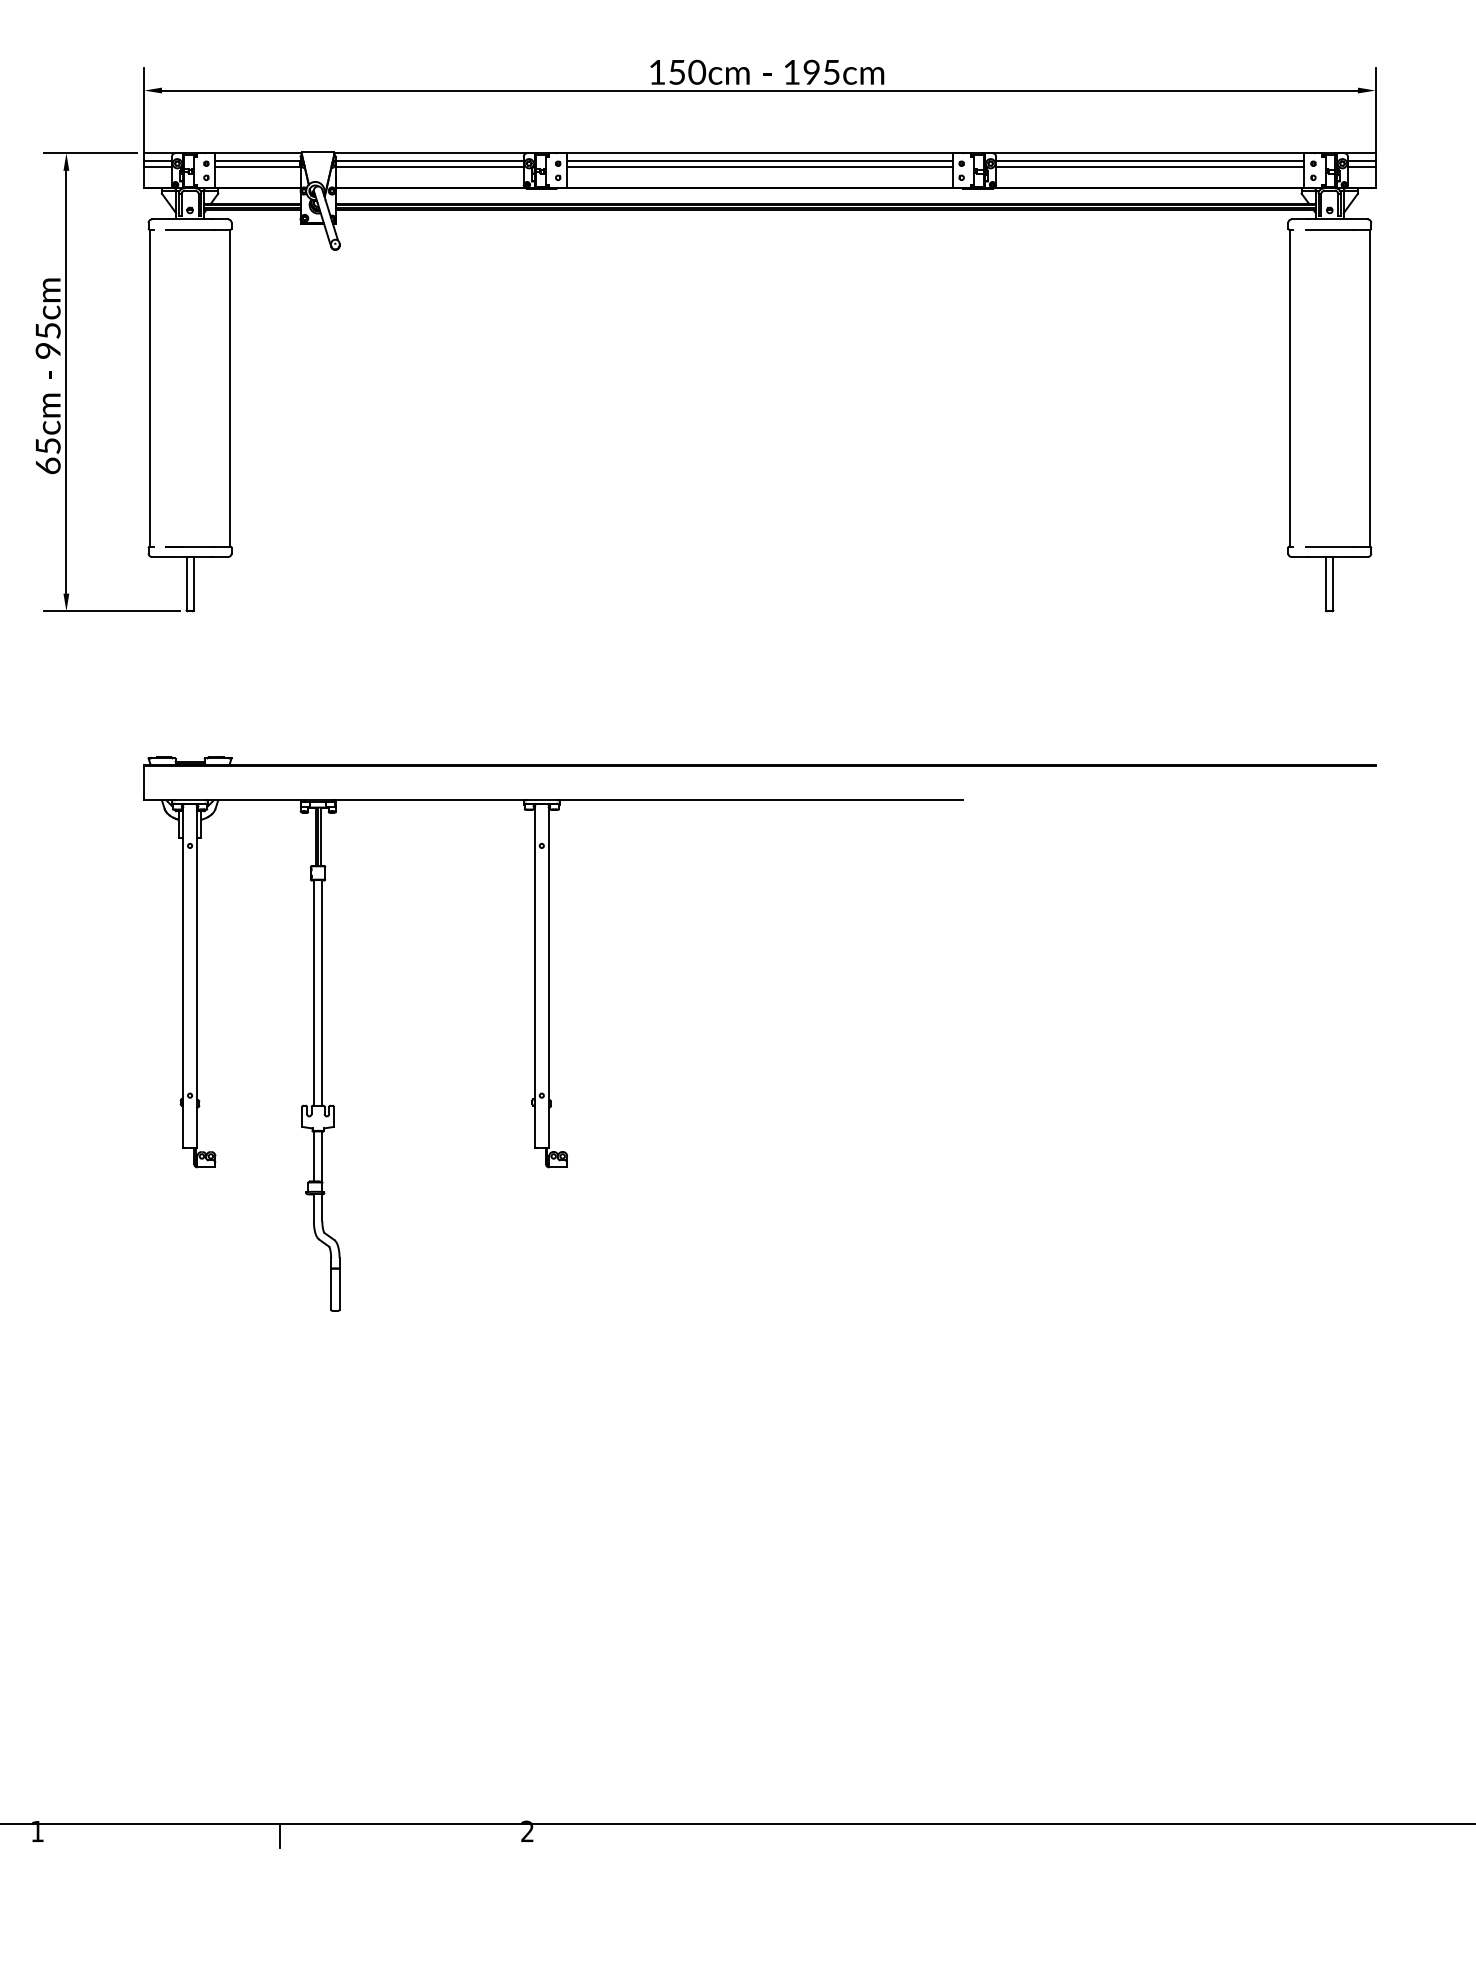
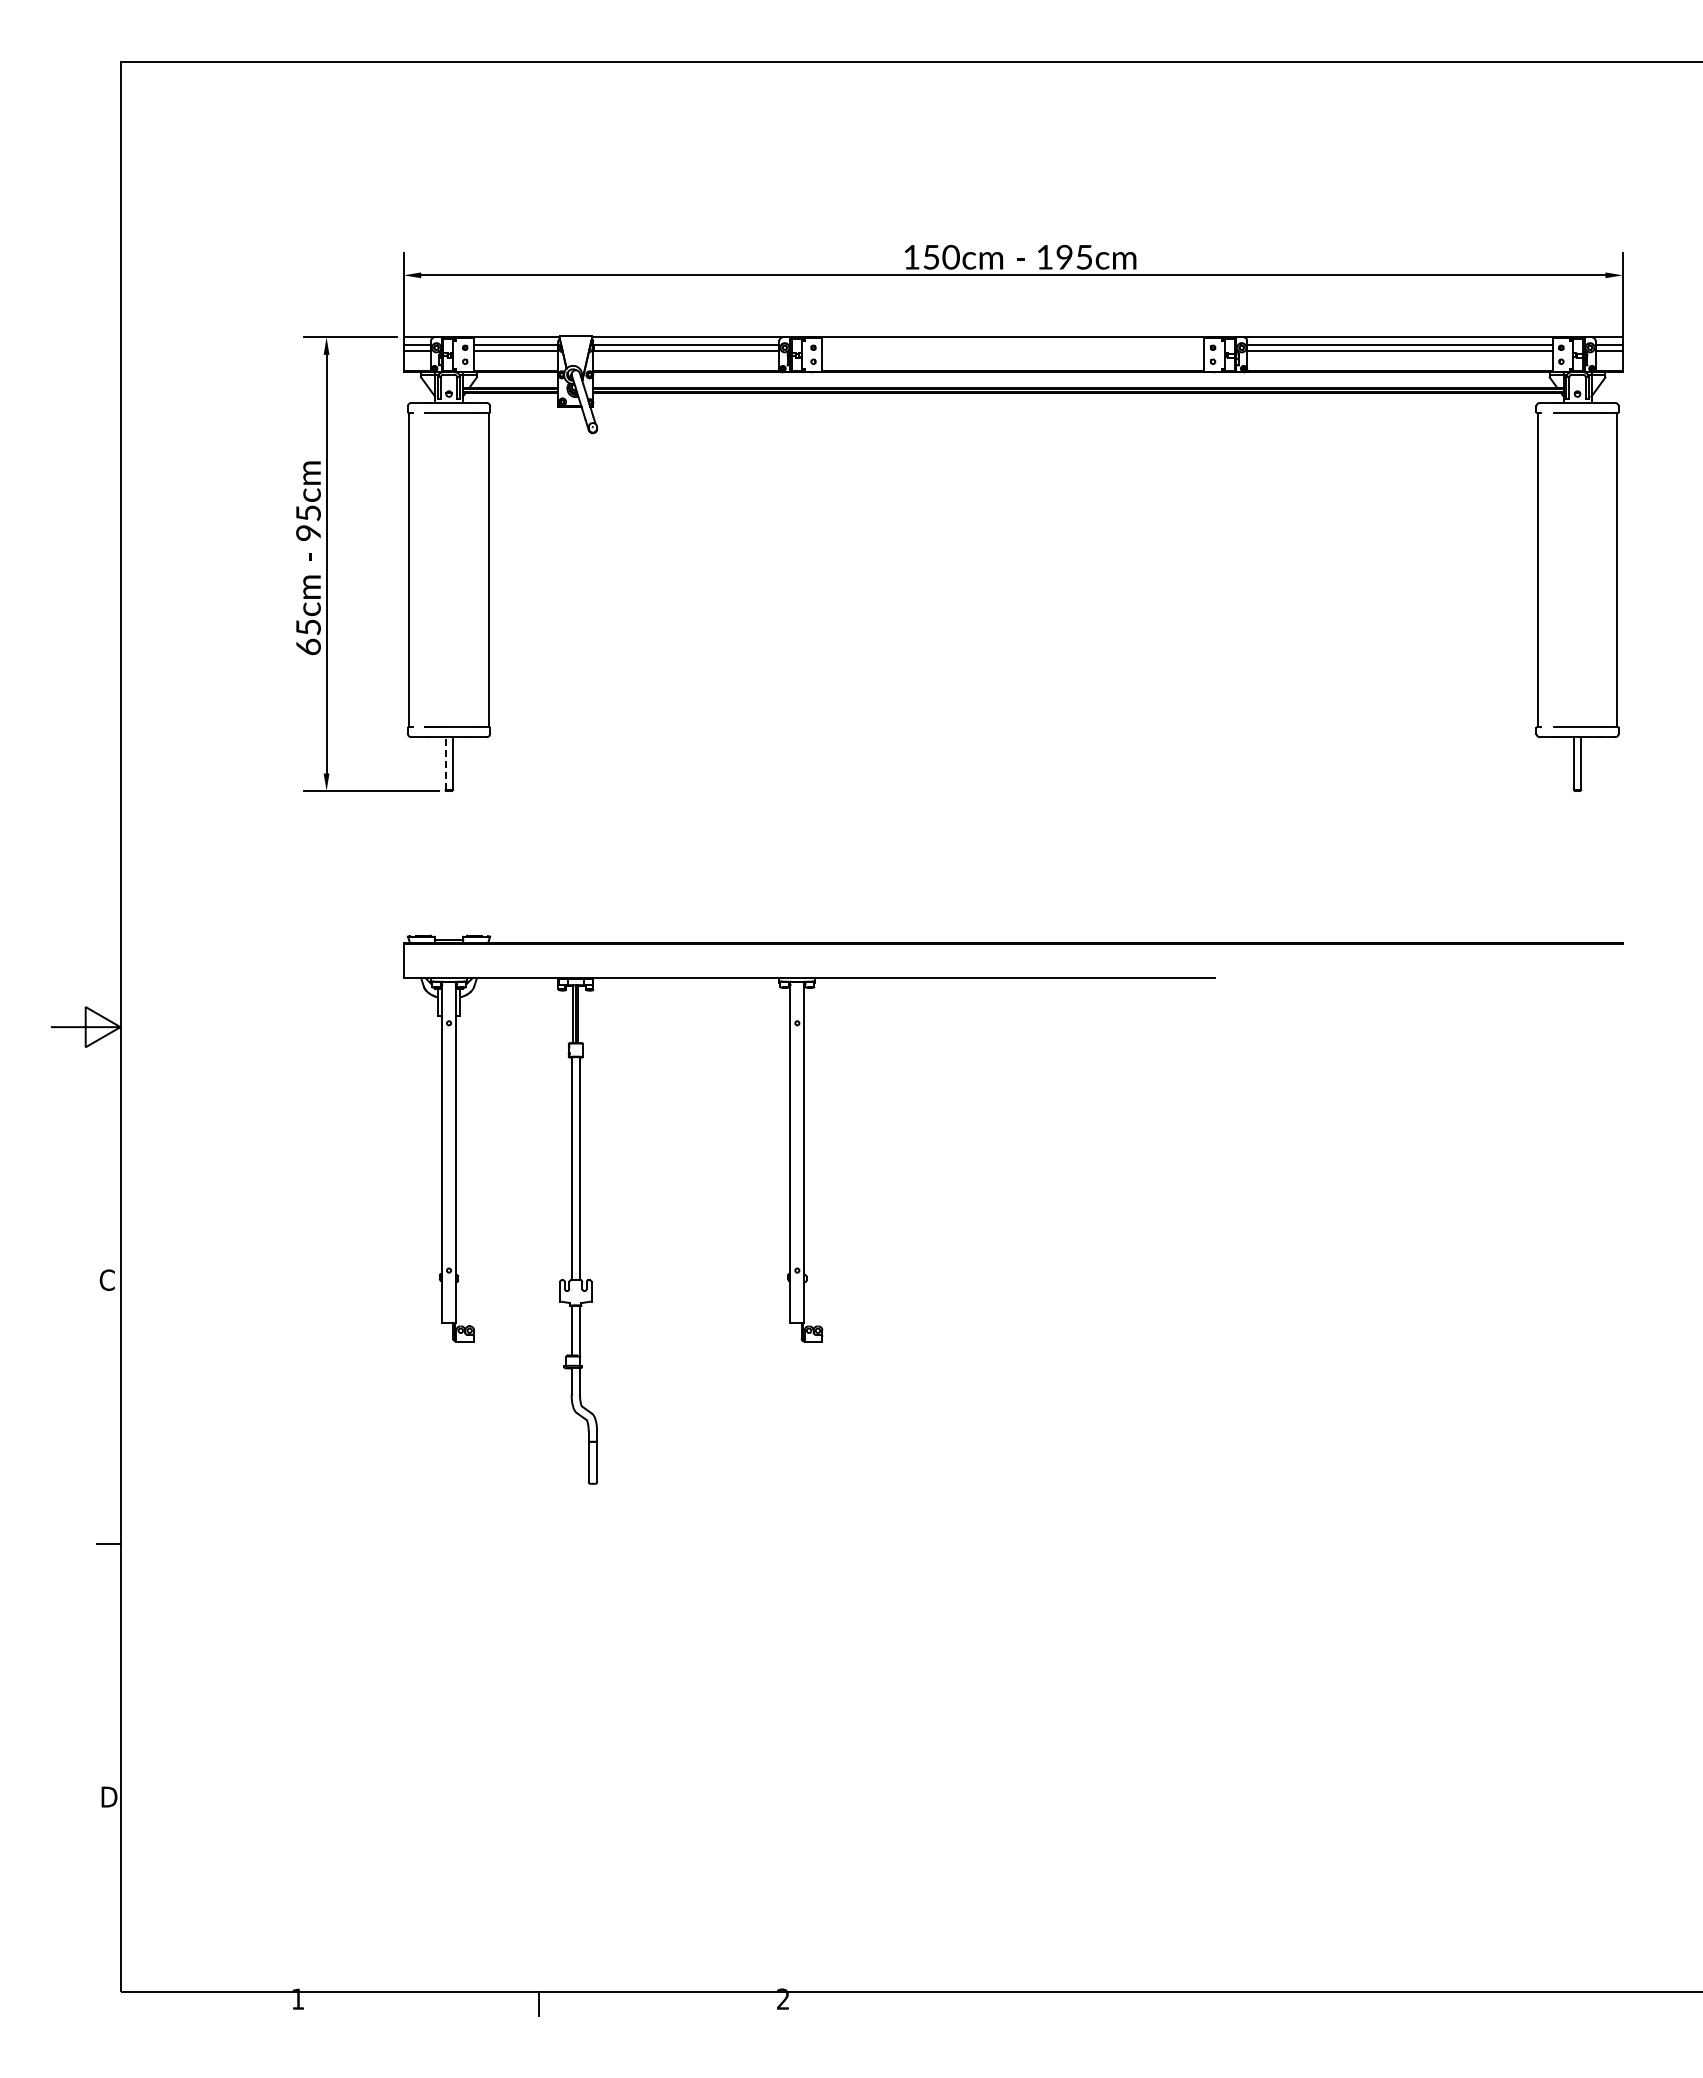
line: (760, 161) -> (1013, 345), removed
line: (760, 166) -> (1013, 350), removed
line: (186, 583) -> (445, 763), solid -> dashed

